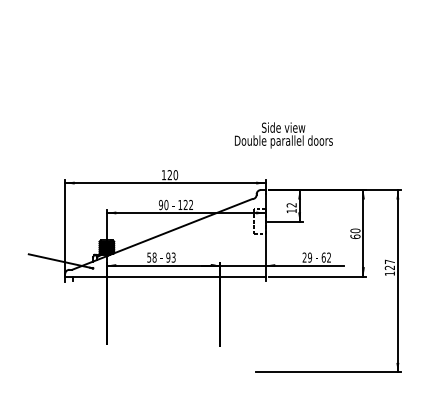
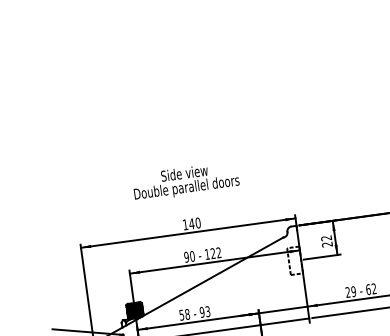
text: (283, 135) -> (185, 181), moved
text: (169, 175) -> (191, 224), 120 -> 140
text: (291, 211) -> (327, 245), 12 -> 22

